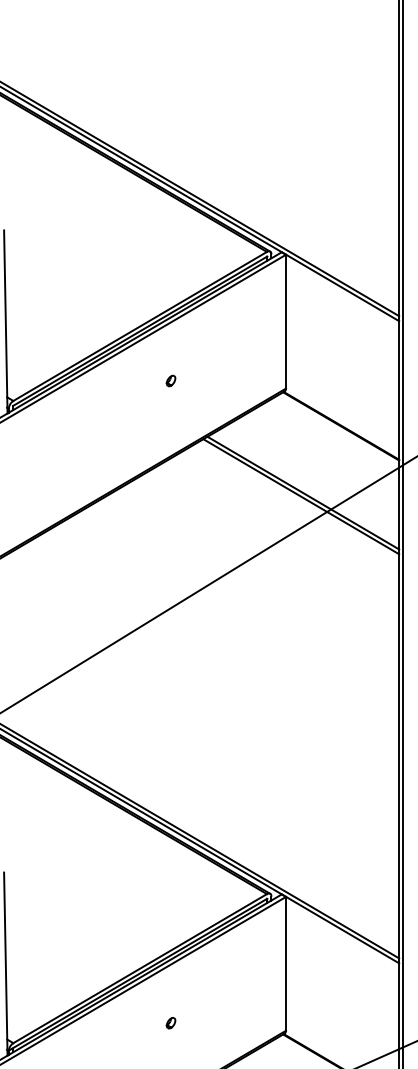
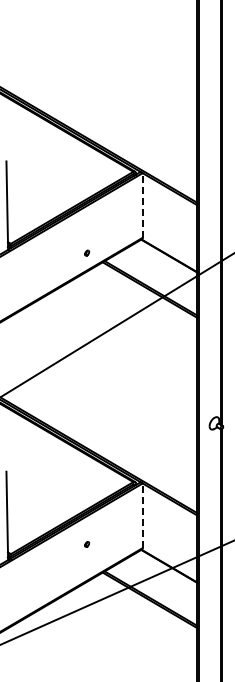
line: (285, 321) -> (142, 205), solid -> dashed
part: (171, 379) -> (87, 252), moved
line: (285, 963) -> (142, 515), solid -> dashed

